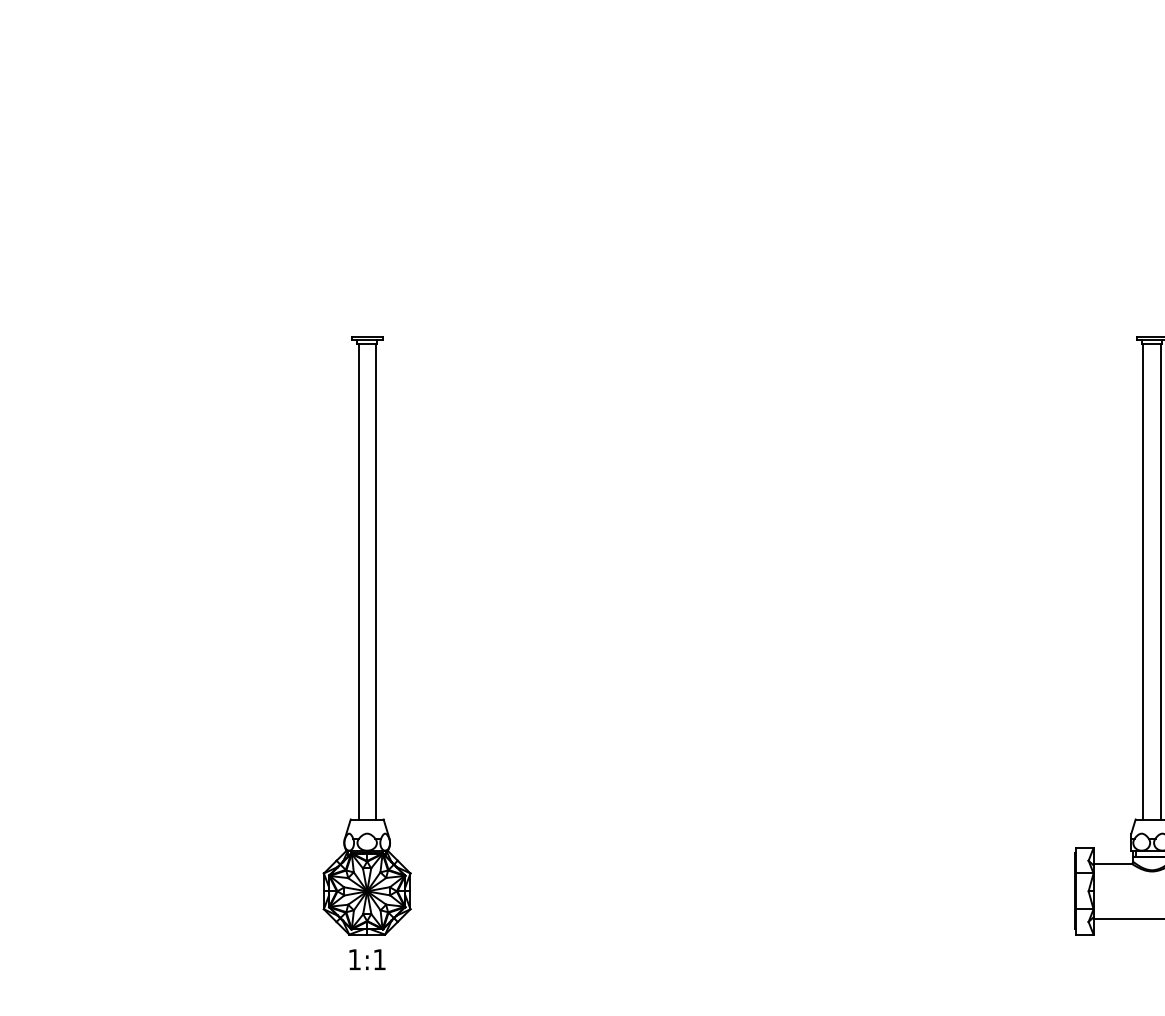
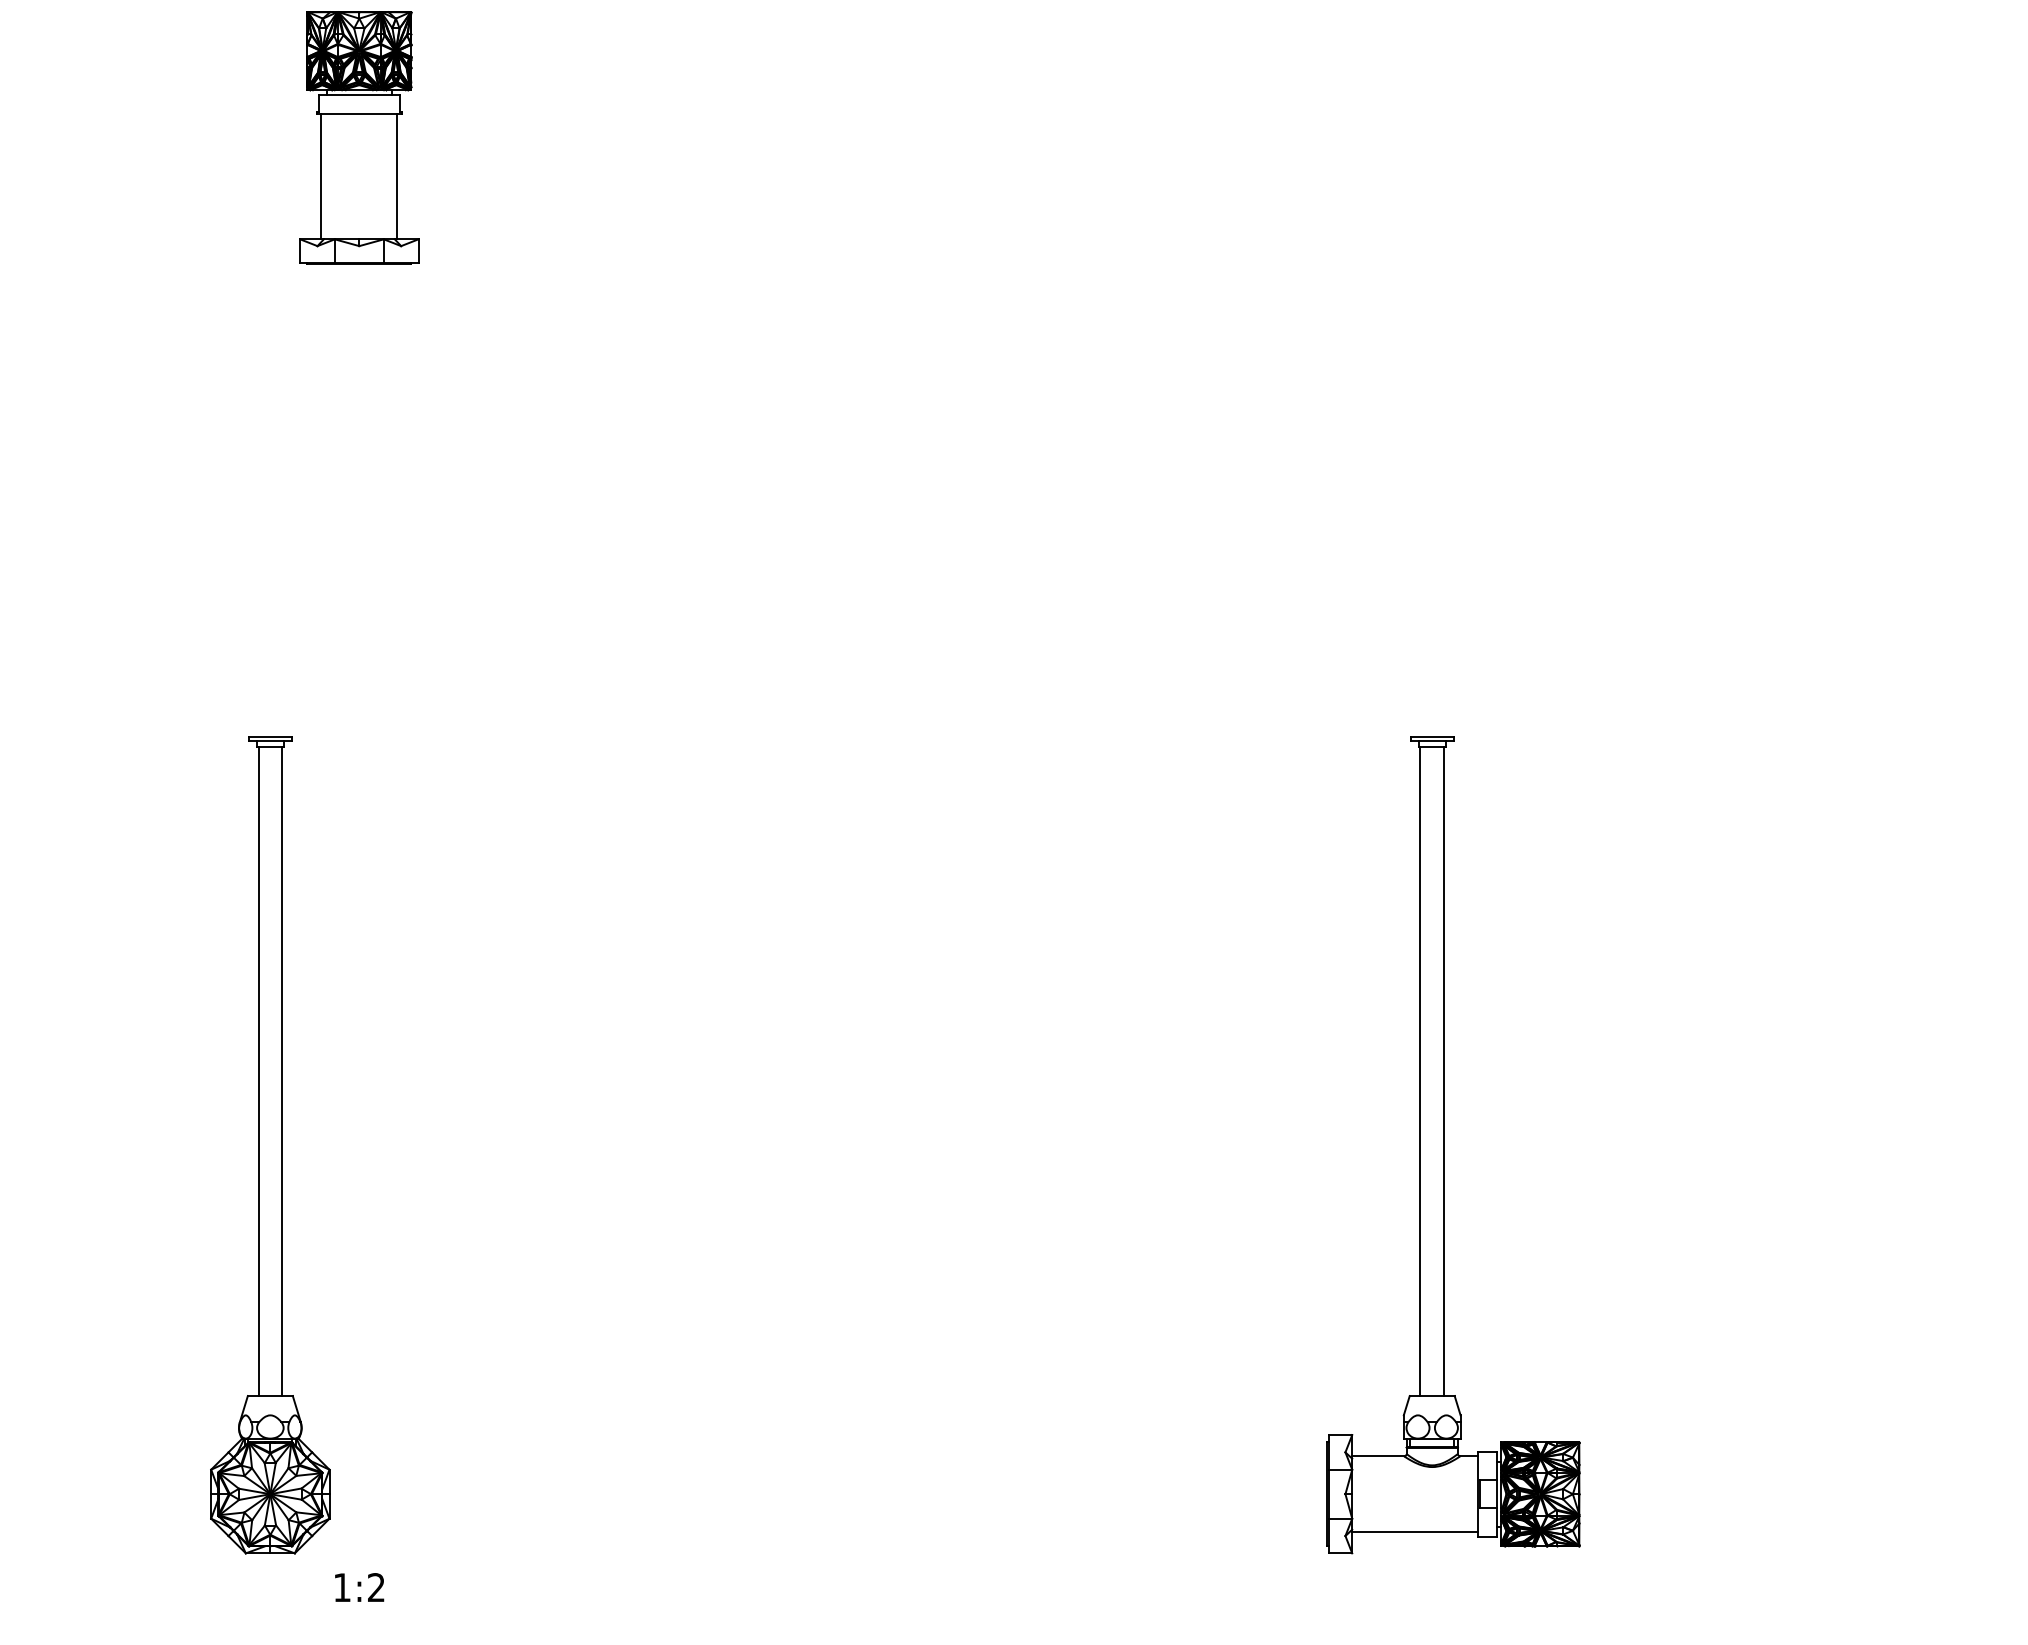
part: (367, 636) -> (270, 1145), moved
text: (379, 959) -> (376, 1587), 1:1 -> 1:2

